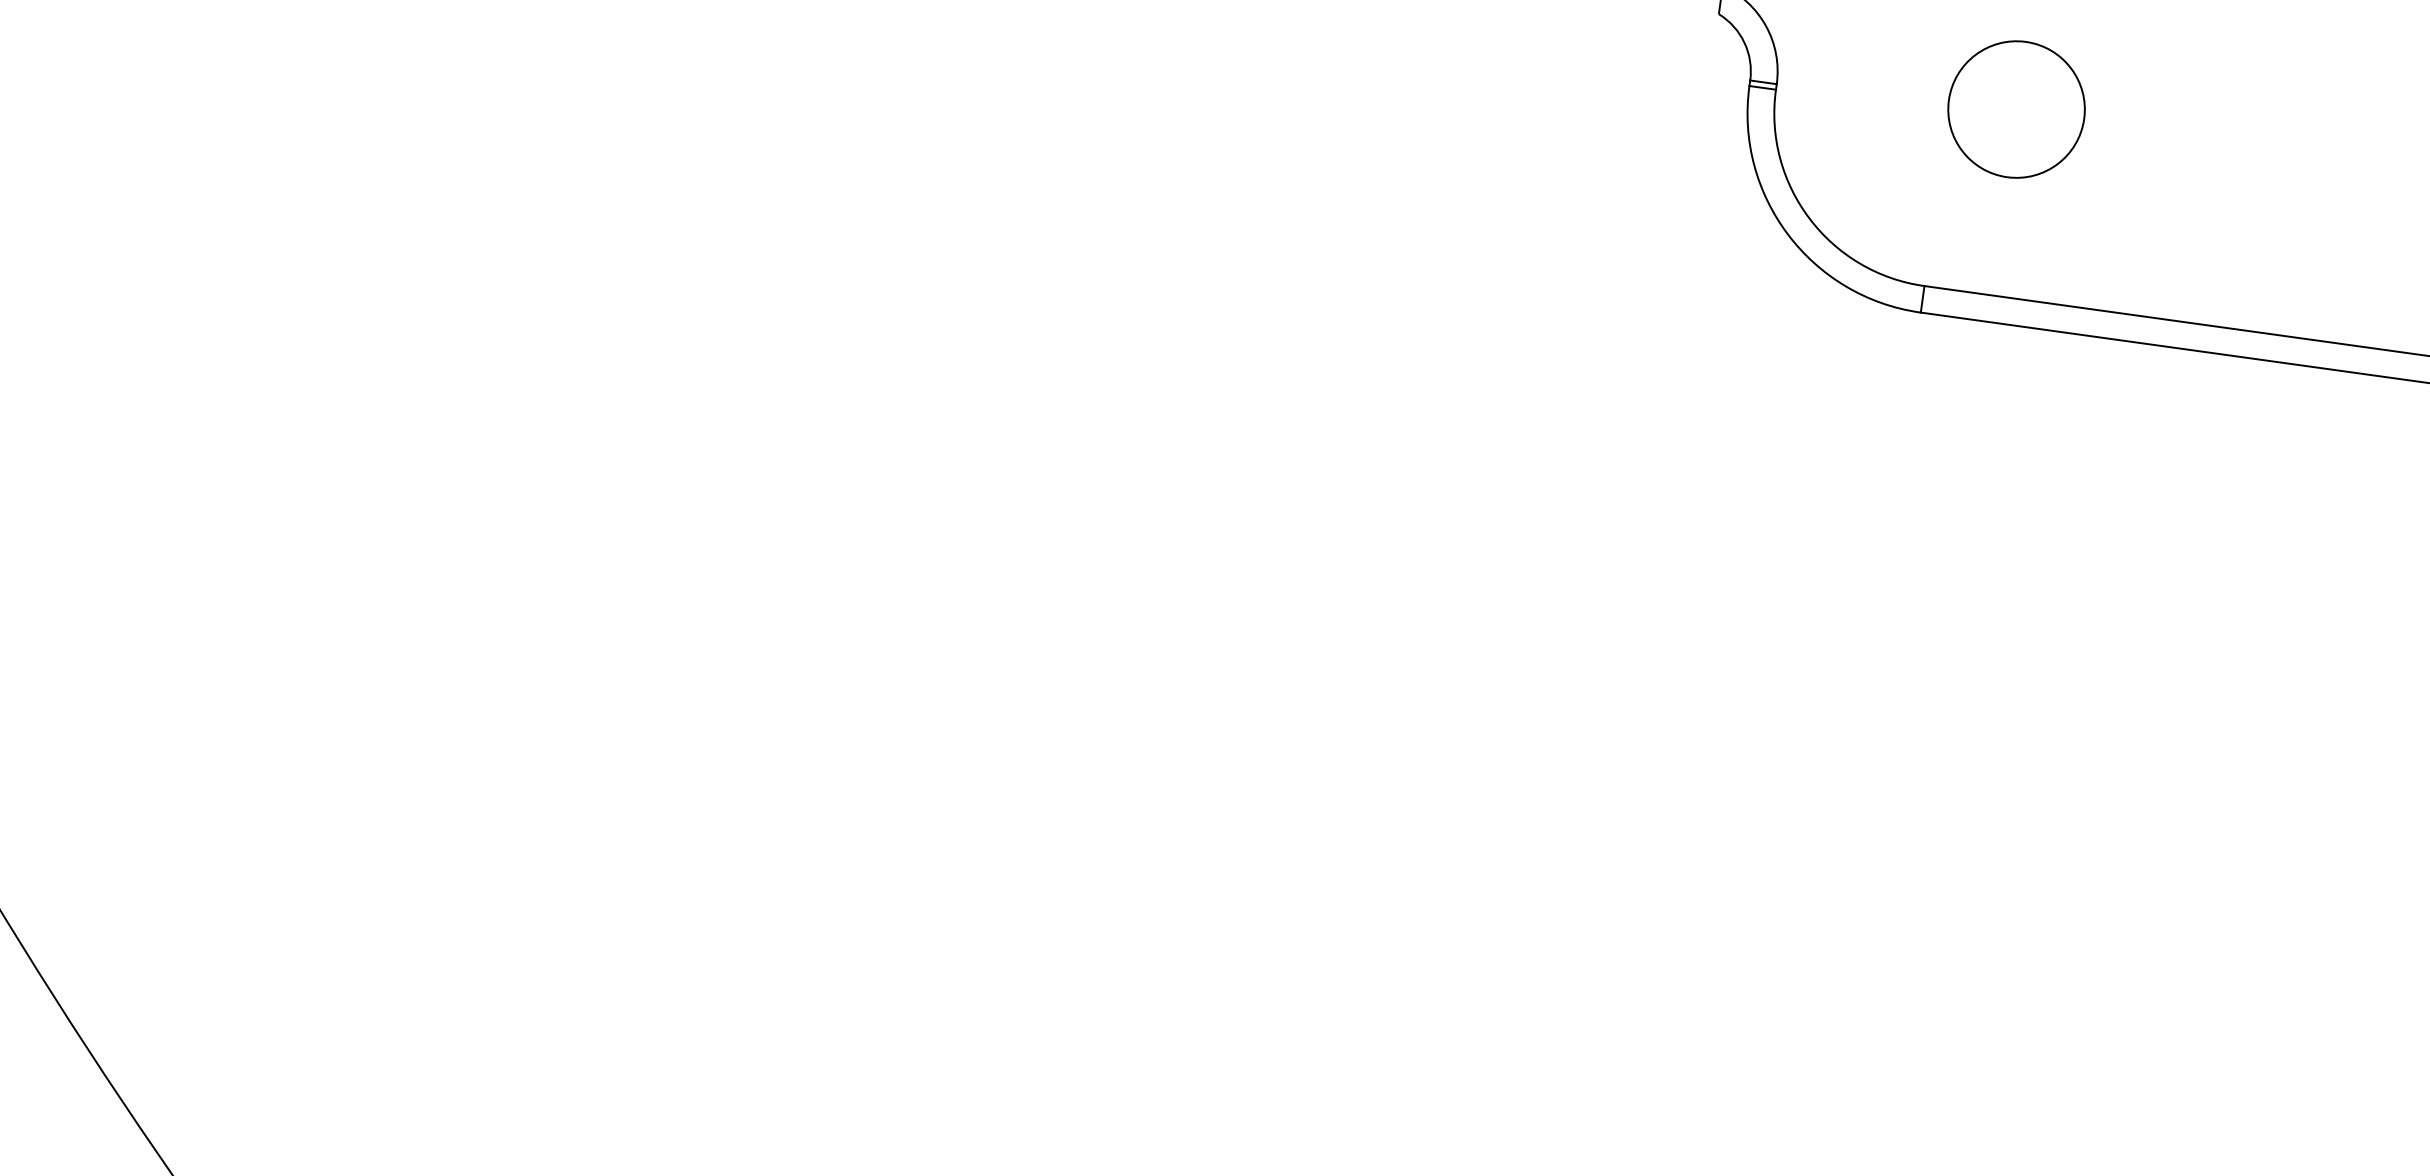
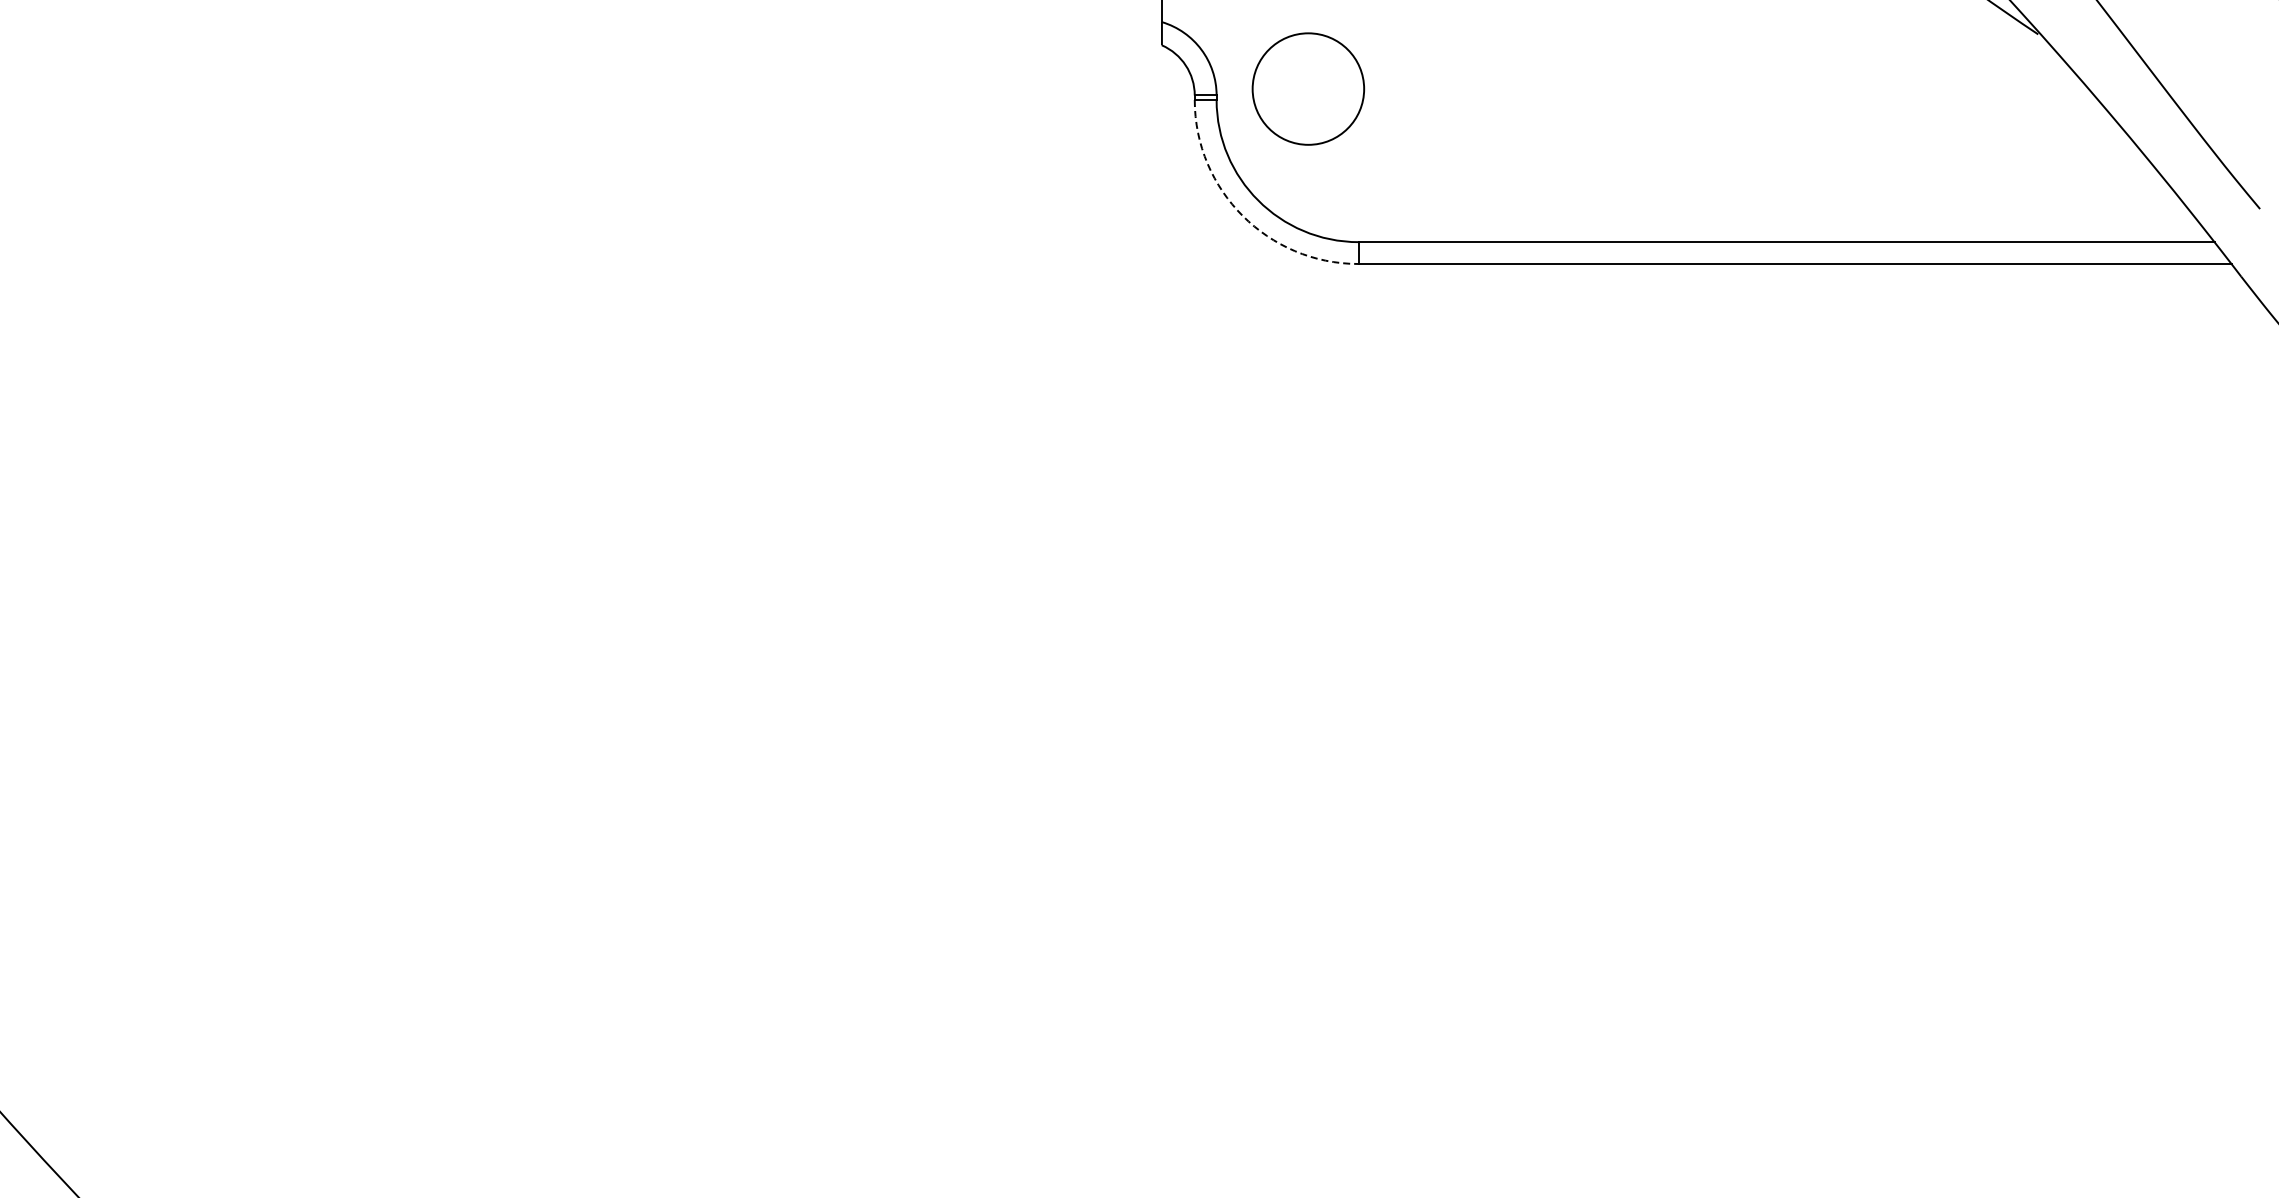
circle: (2016, 108) -> (1308, 88), moved
arc: (1787, 234) -> (1242, 215), solid -> dashed

